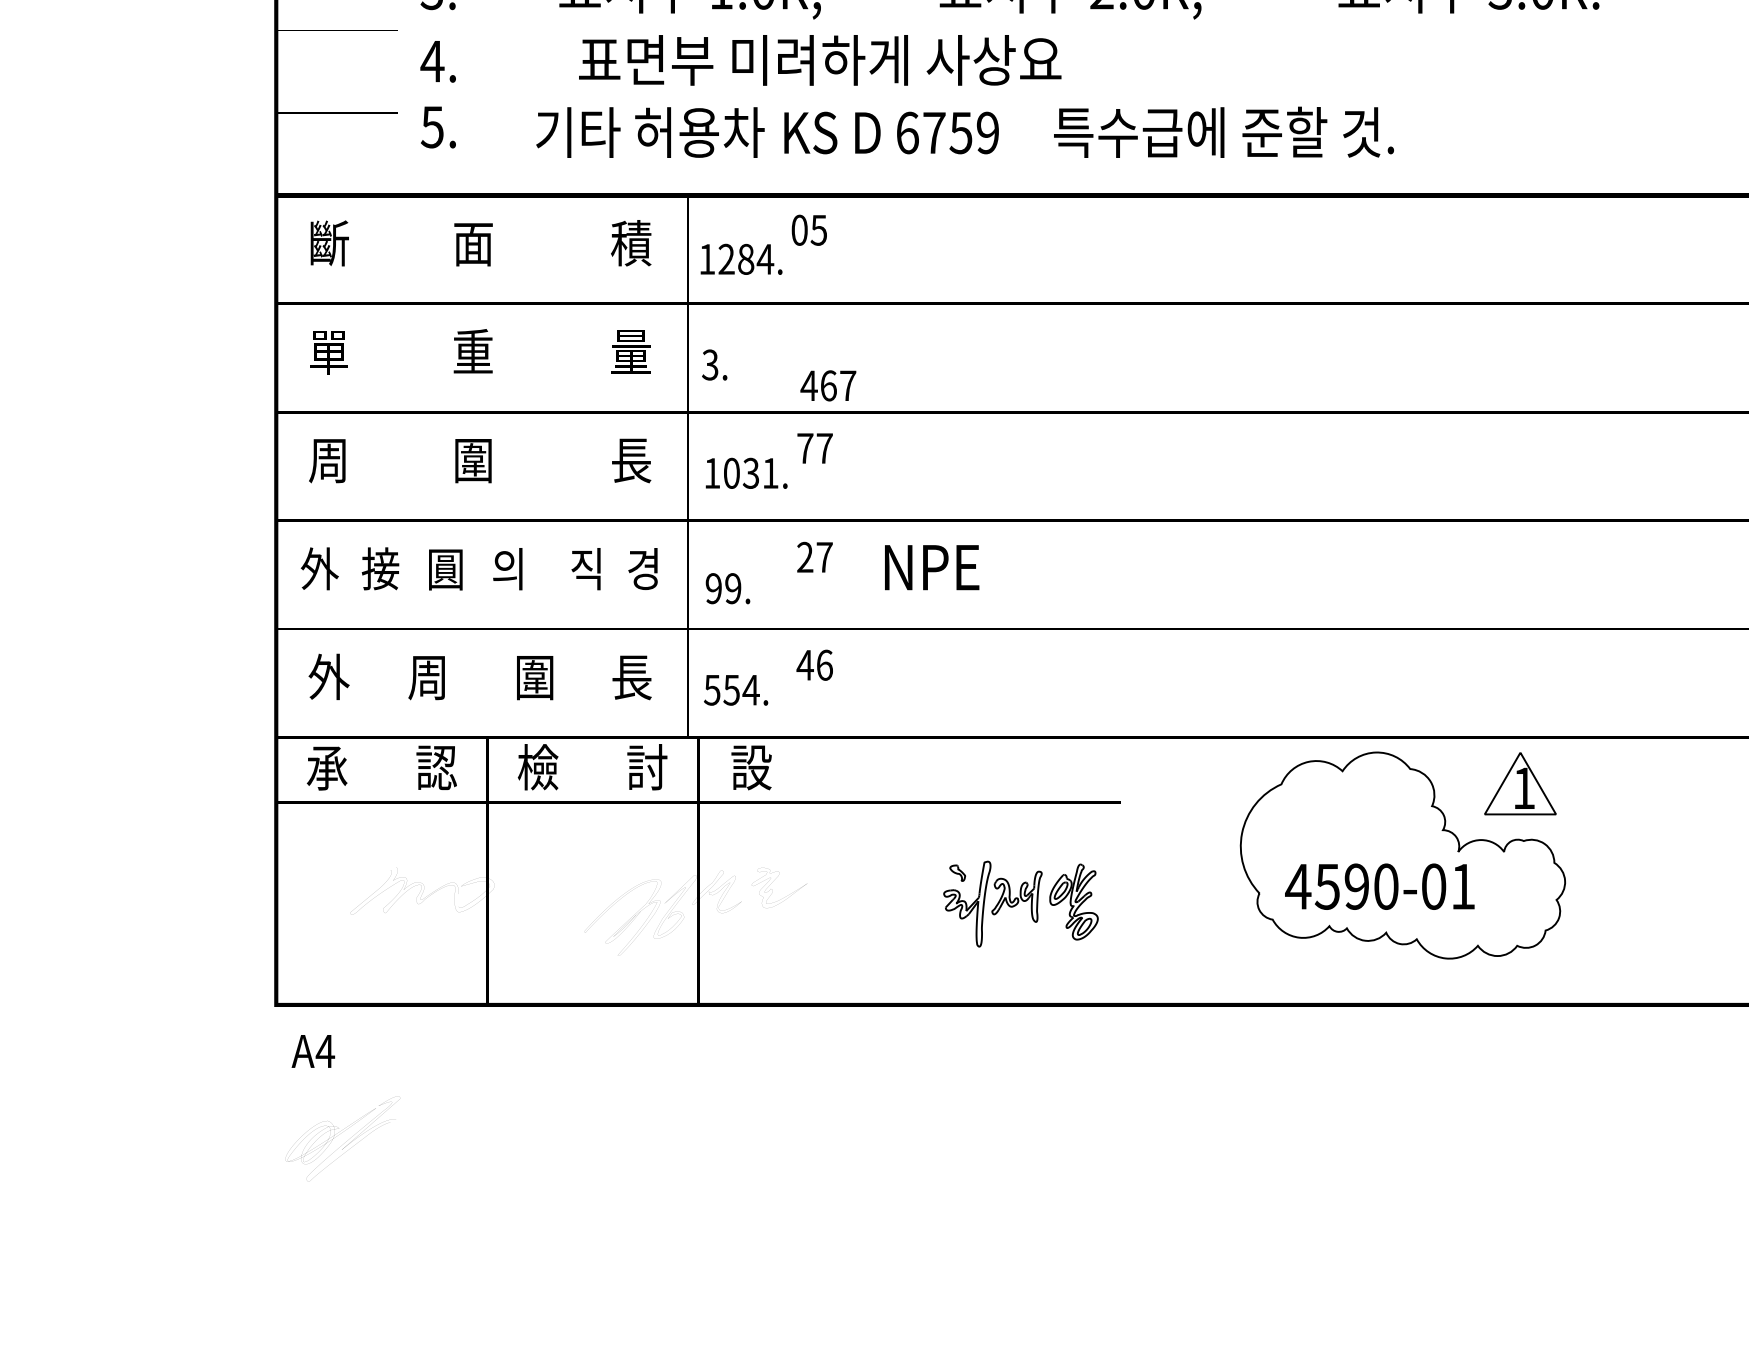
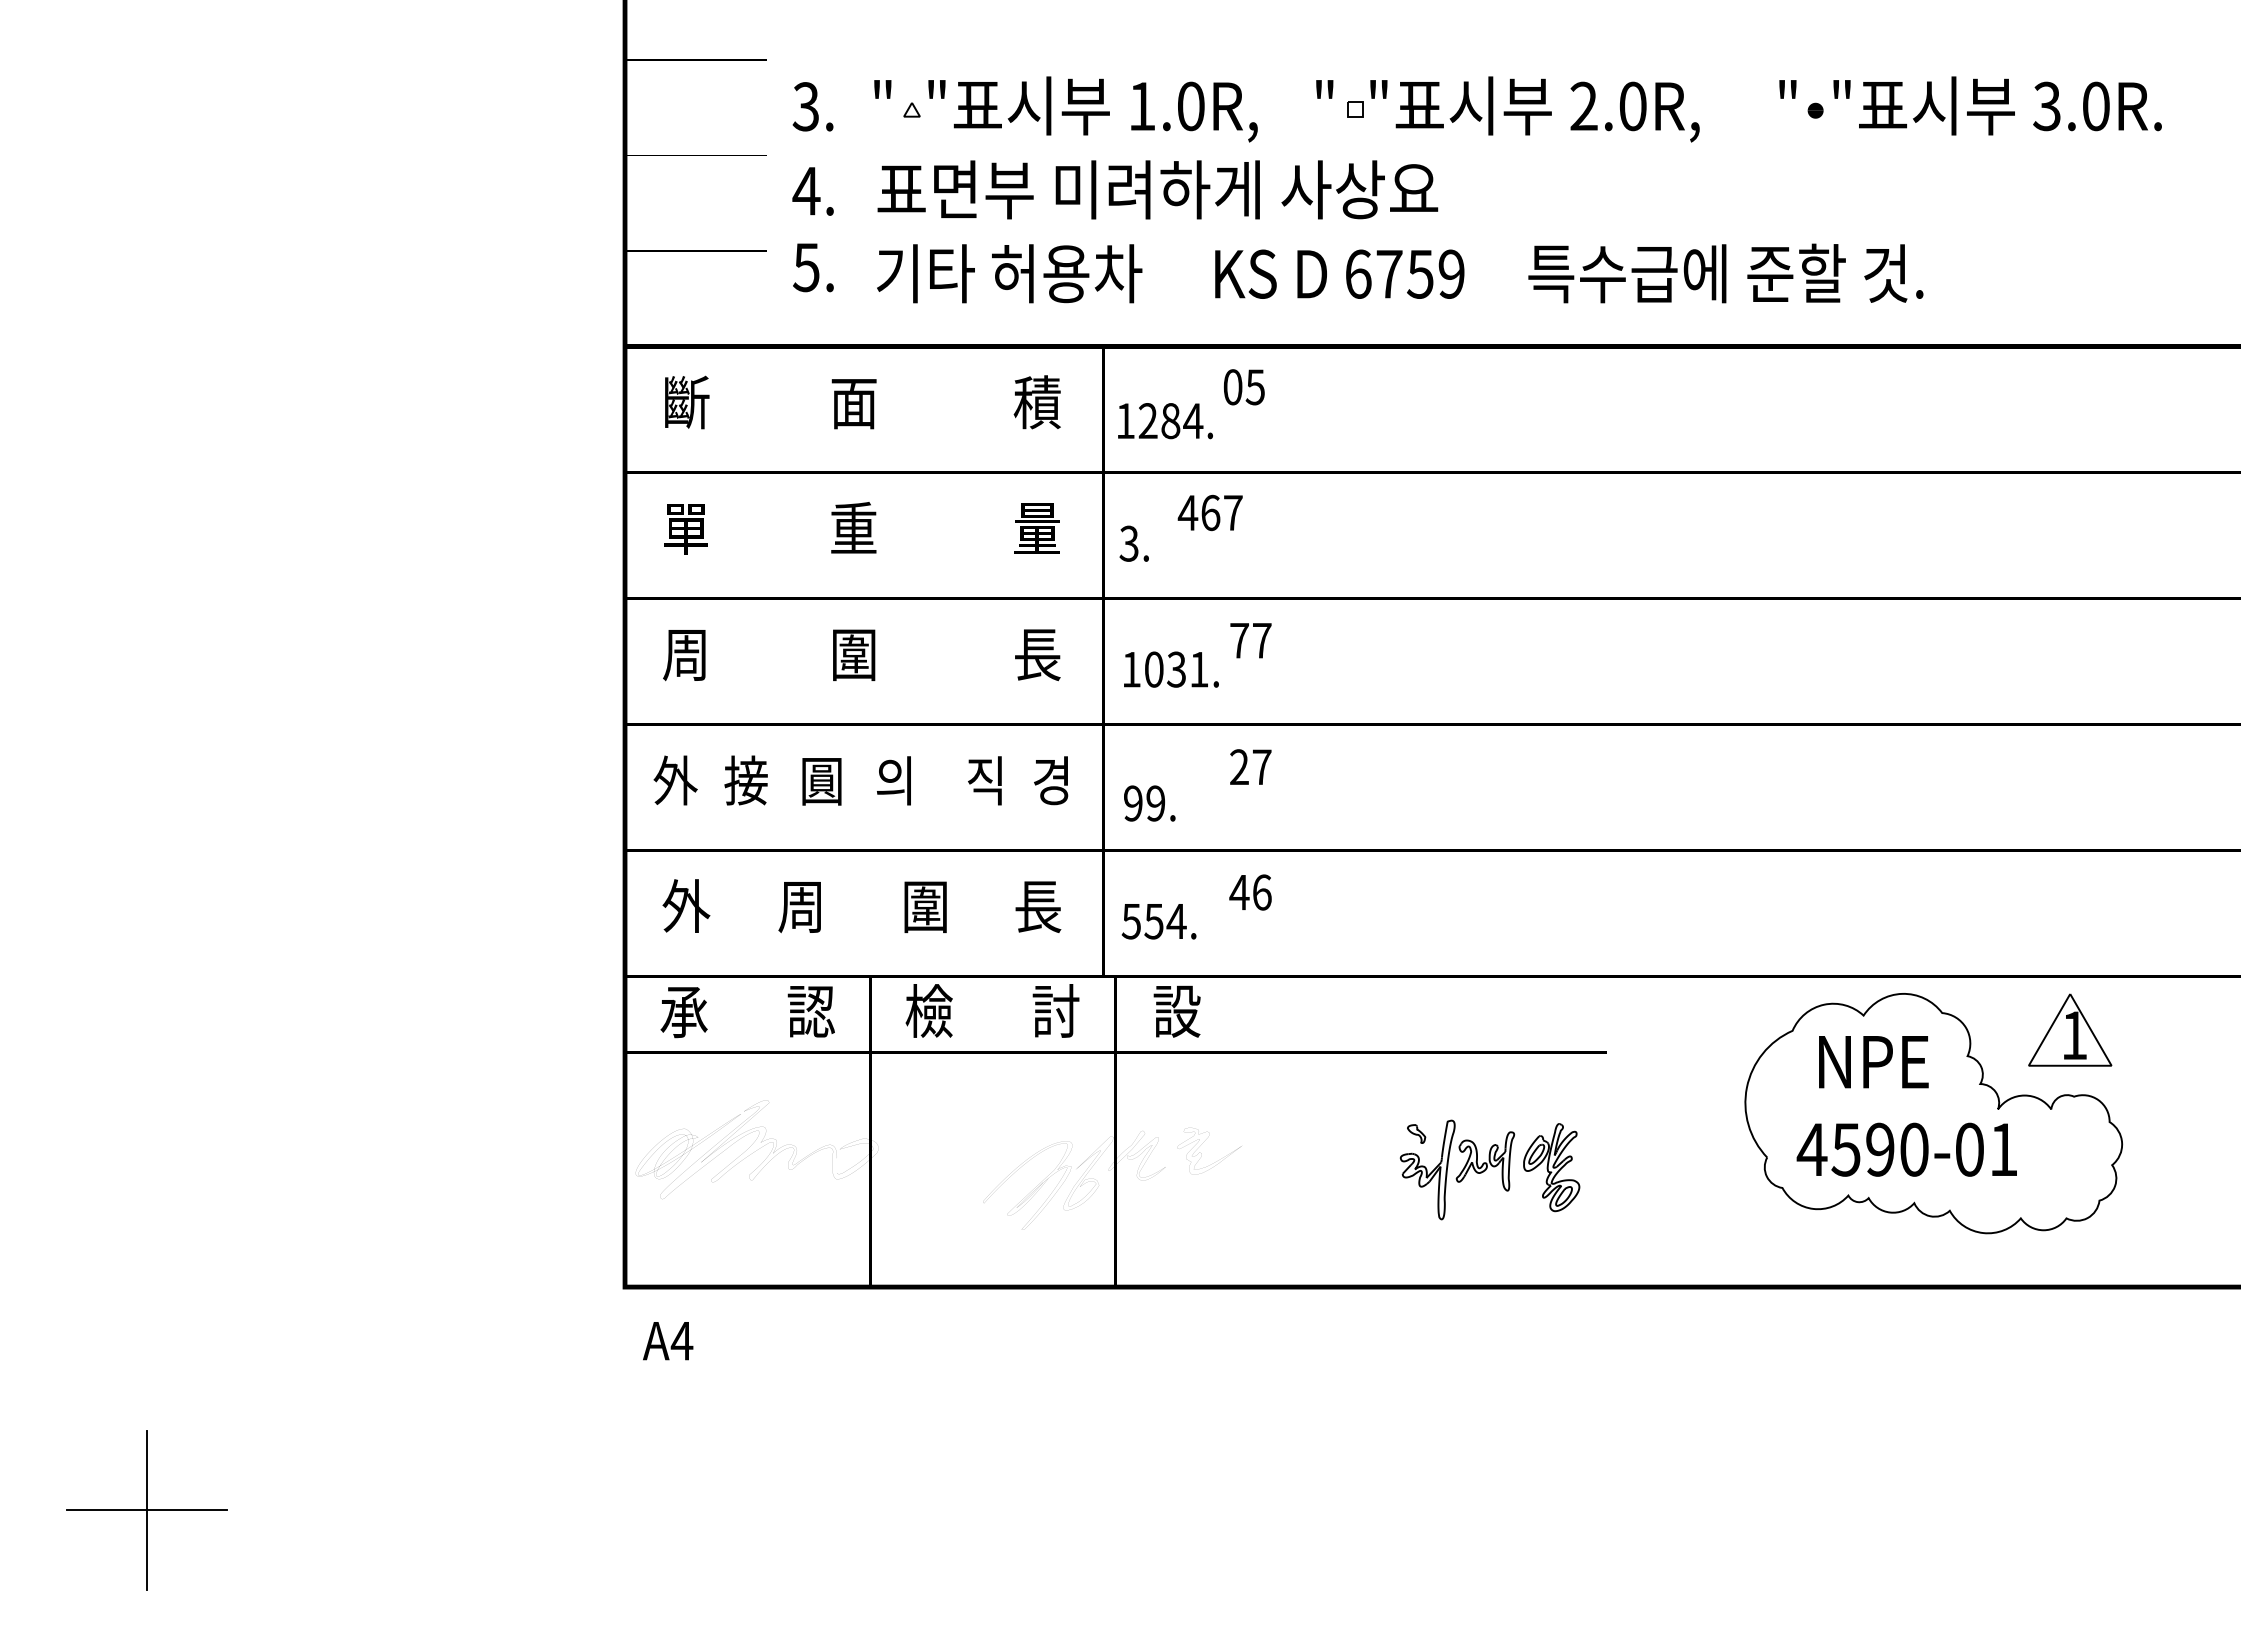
text: (819, 60) -> (1157, 189), moved
text: (650, 132) -> (1009, 273), moved
text: (827, 385) -> (1209, 512), moved
text: (931, 567) -> (1873, 1062), moved
part: (342, 1139) -> (702, 1150), moved

